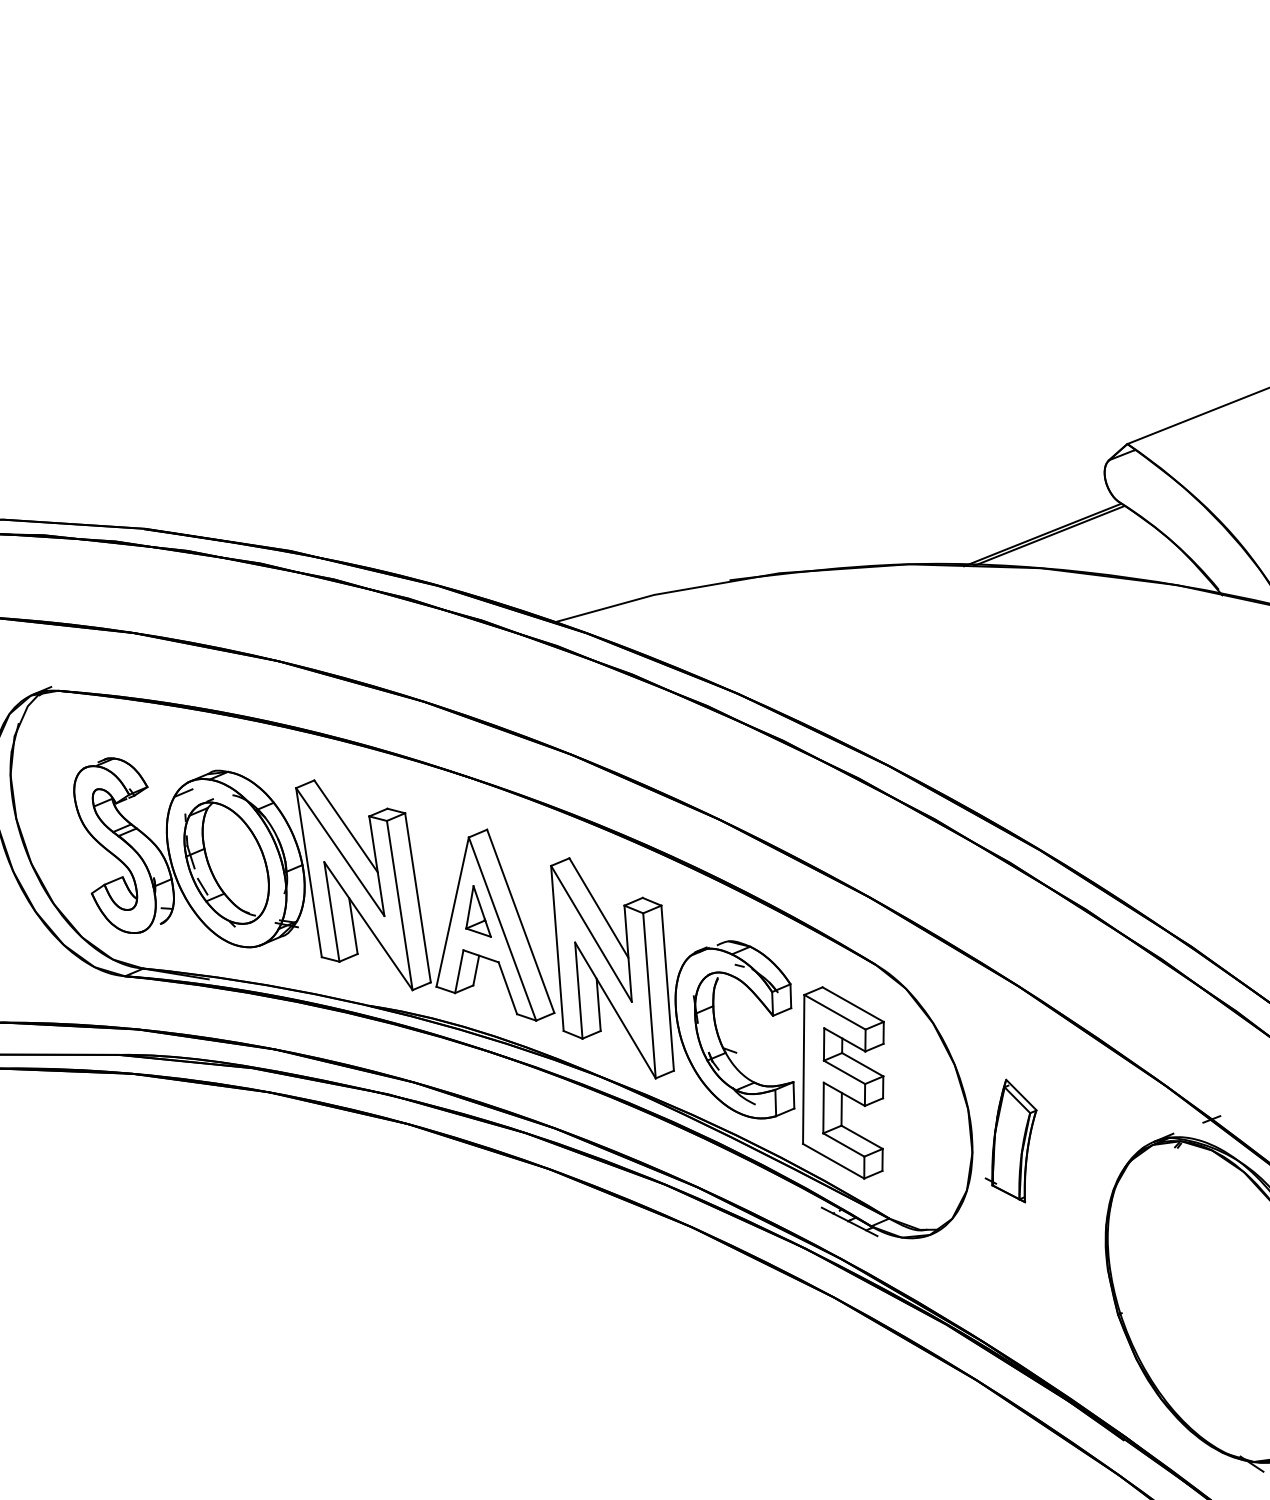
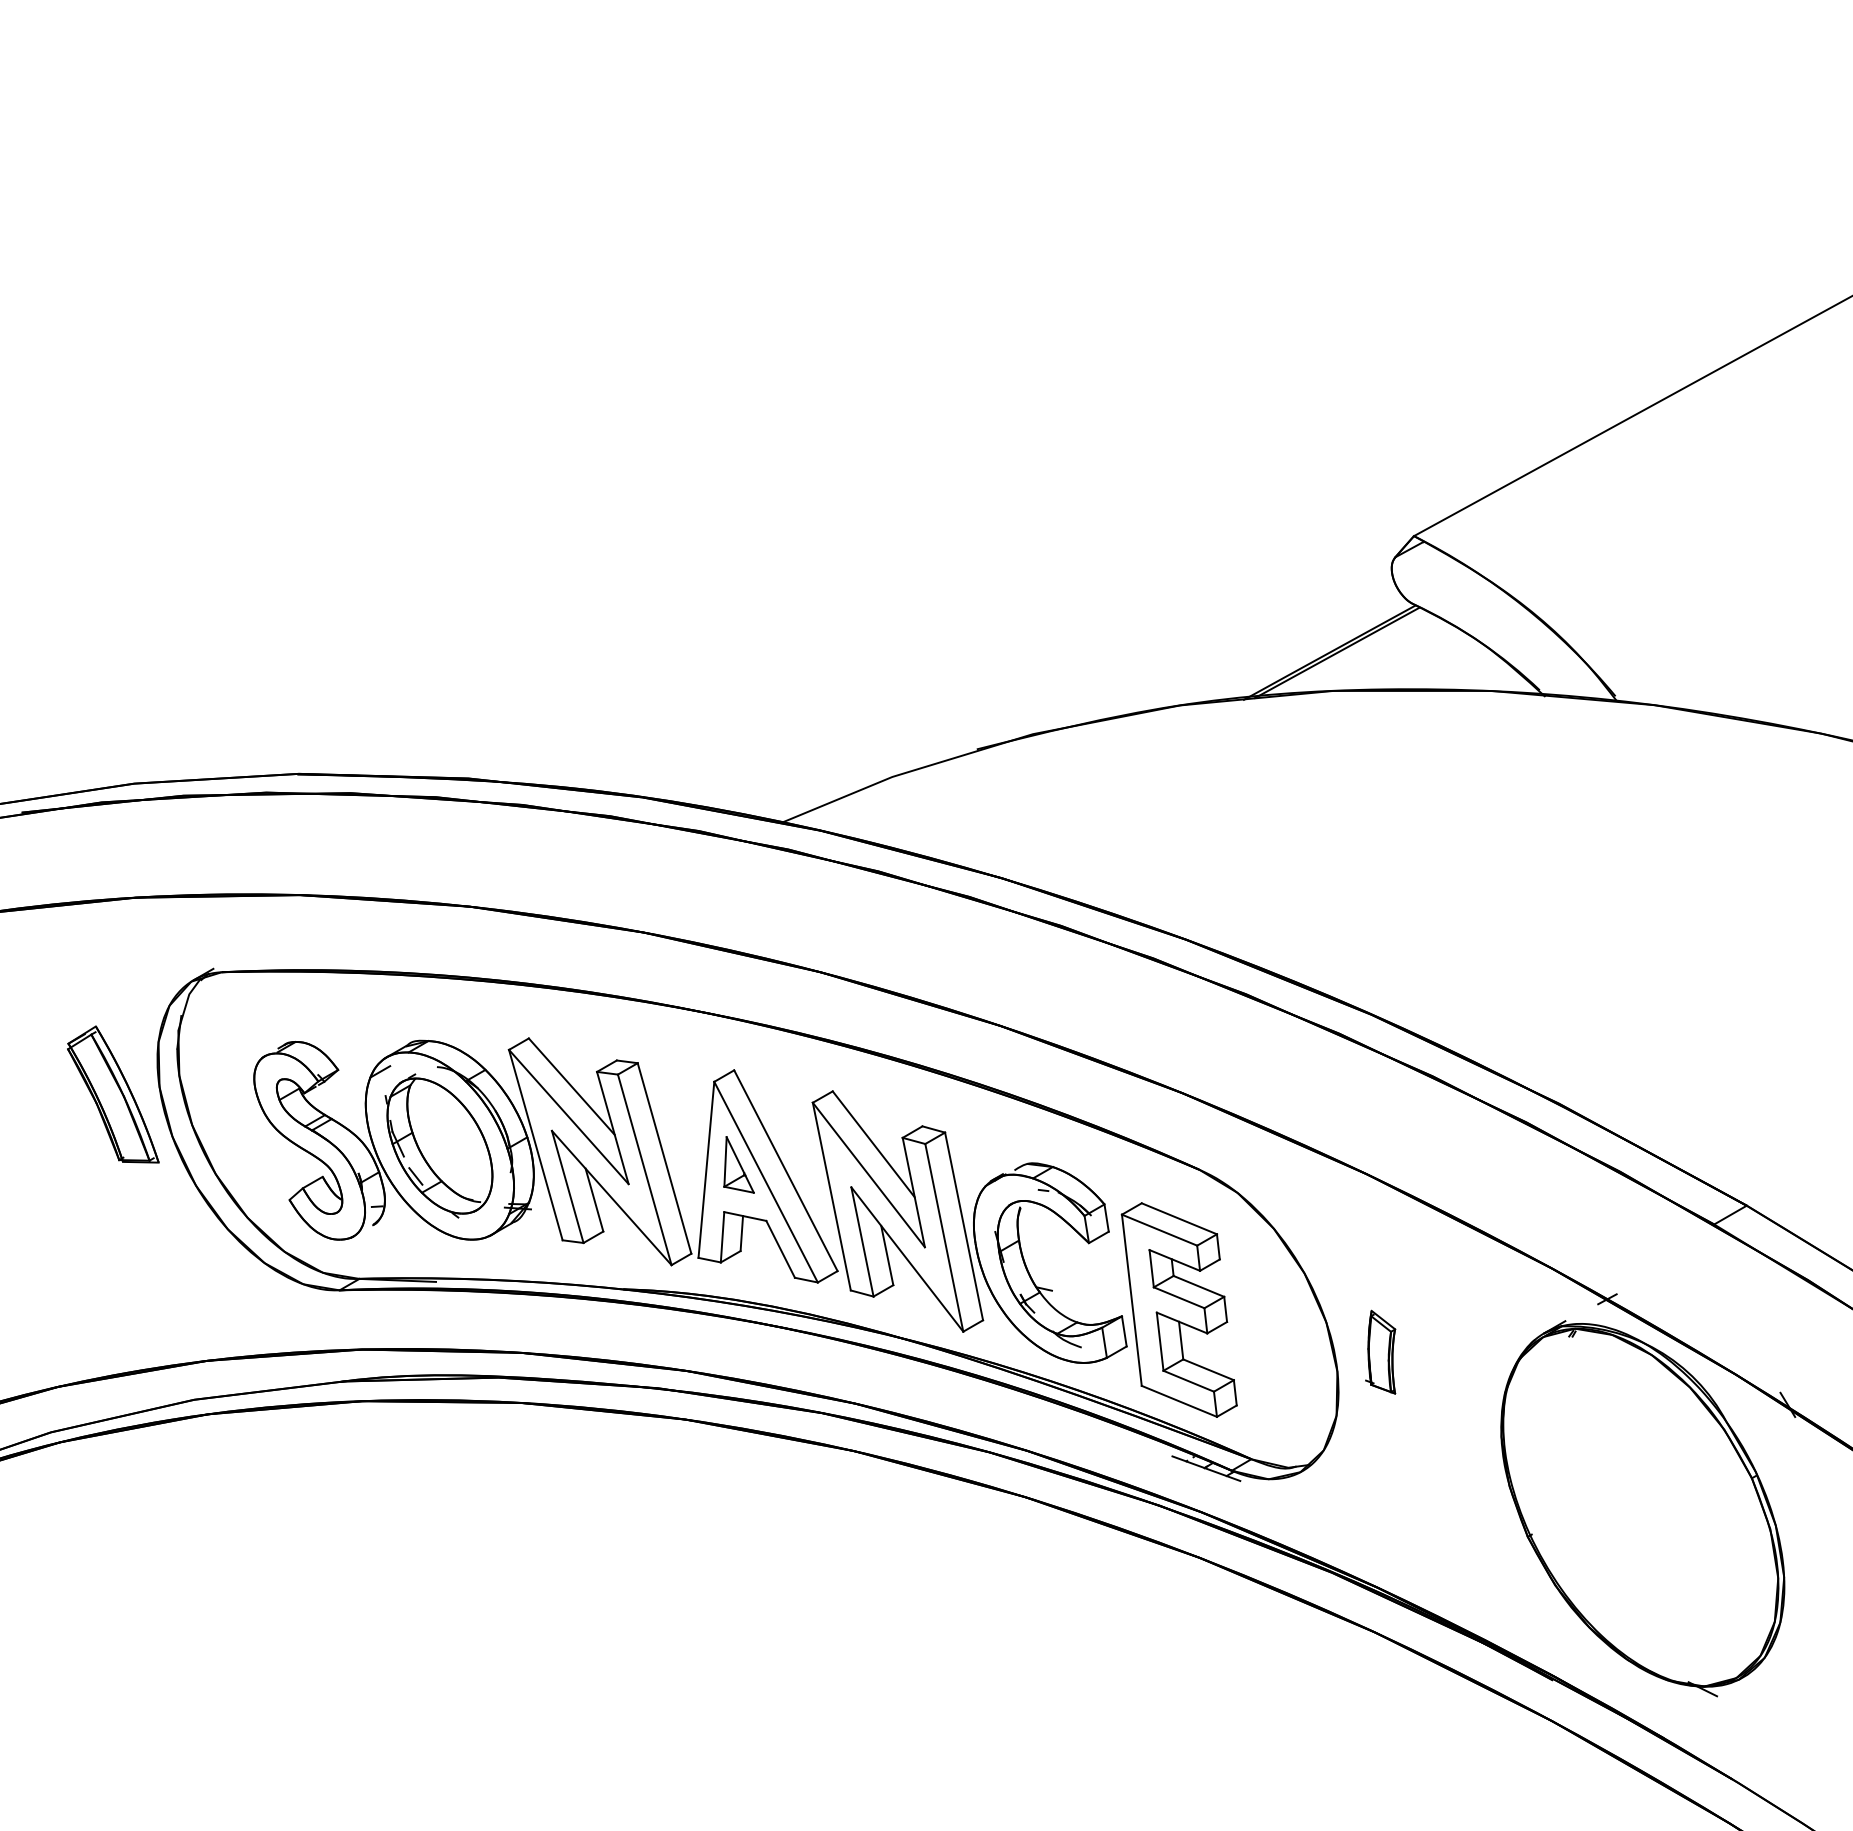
part: (1011, 1140) -> (1380, 1352), size x0.6

